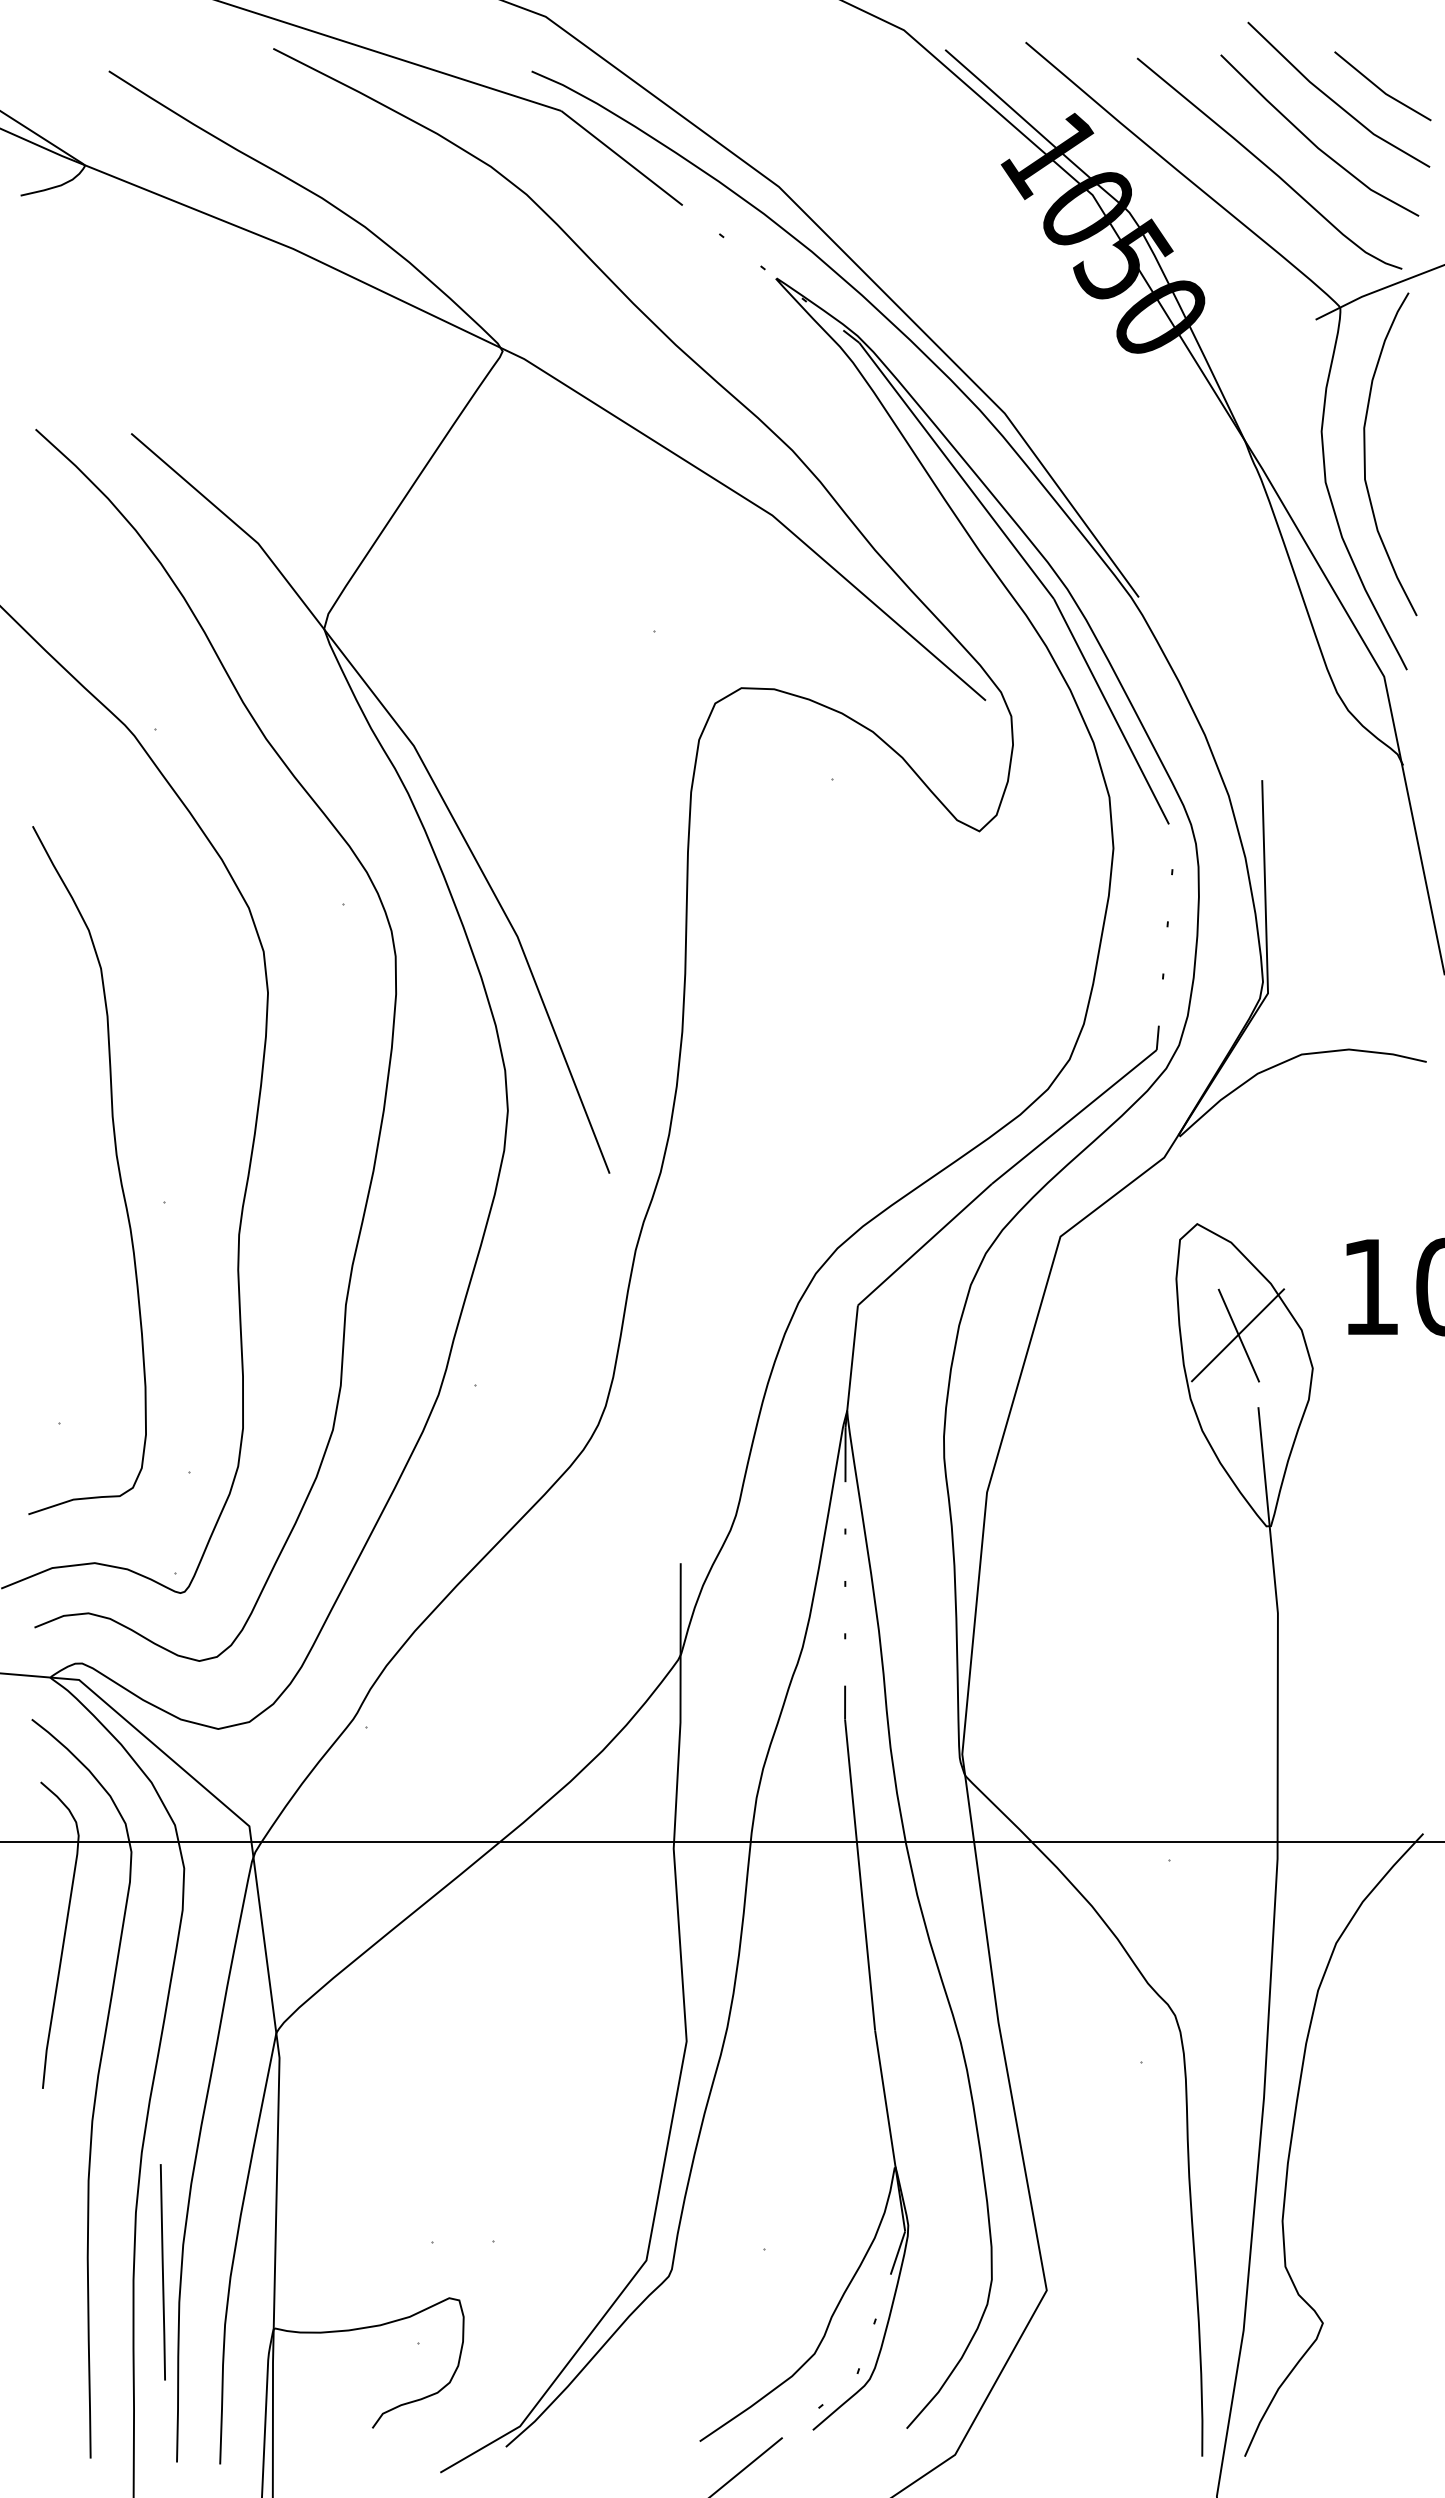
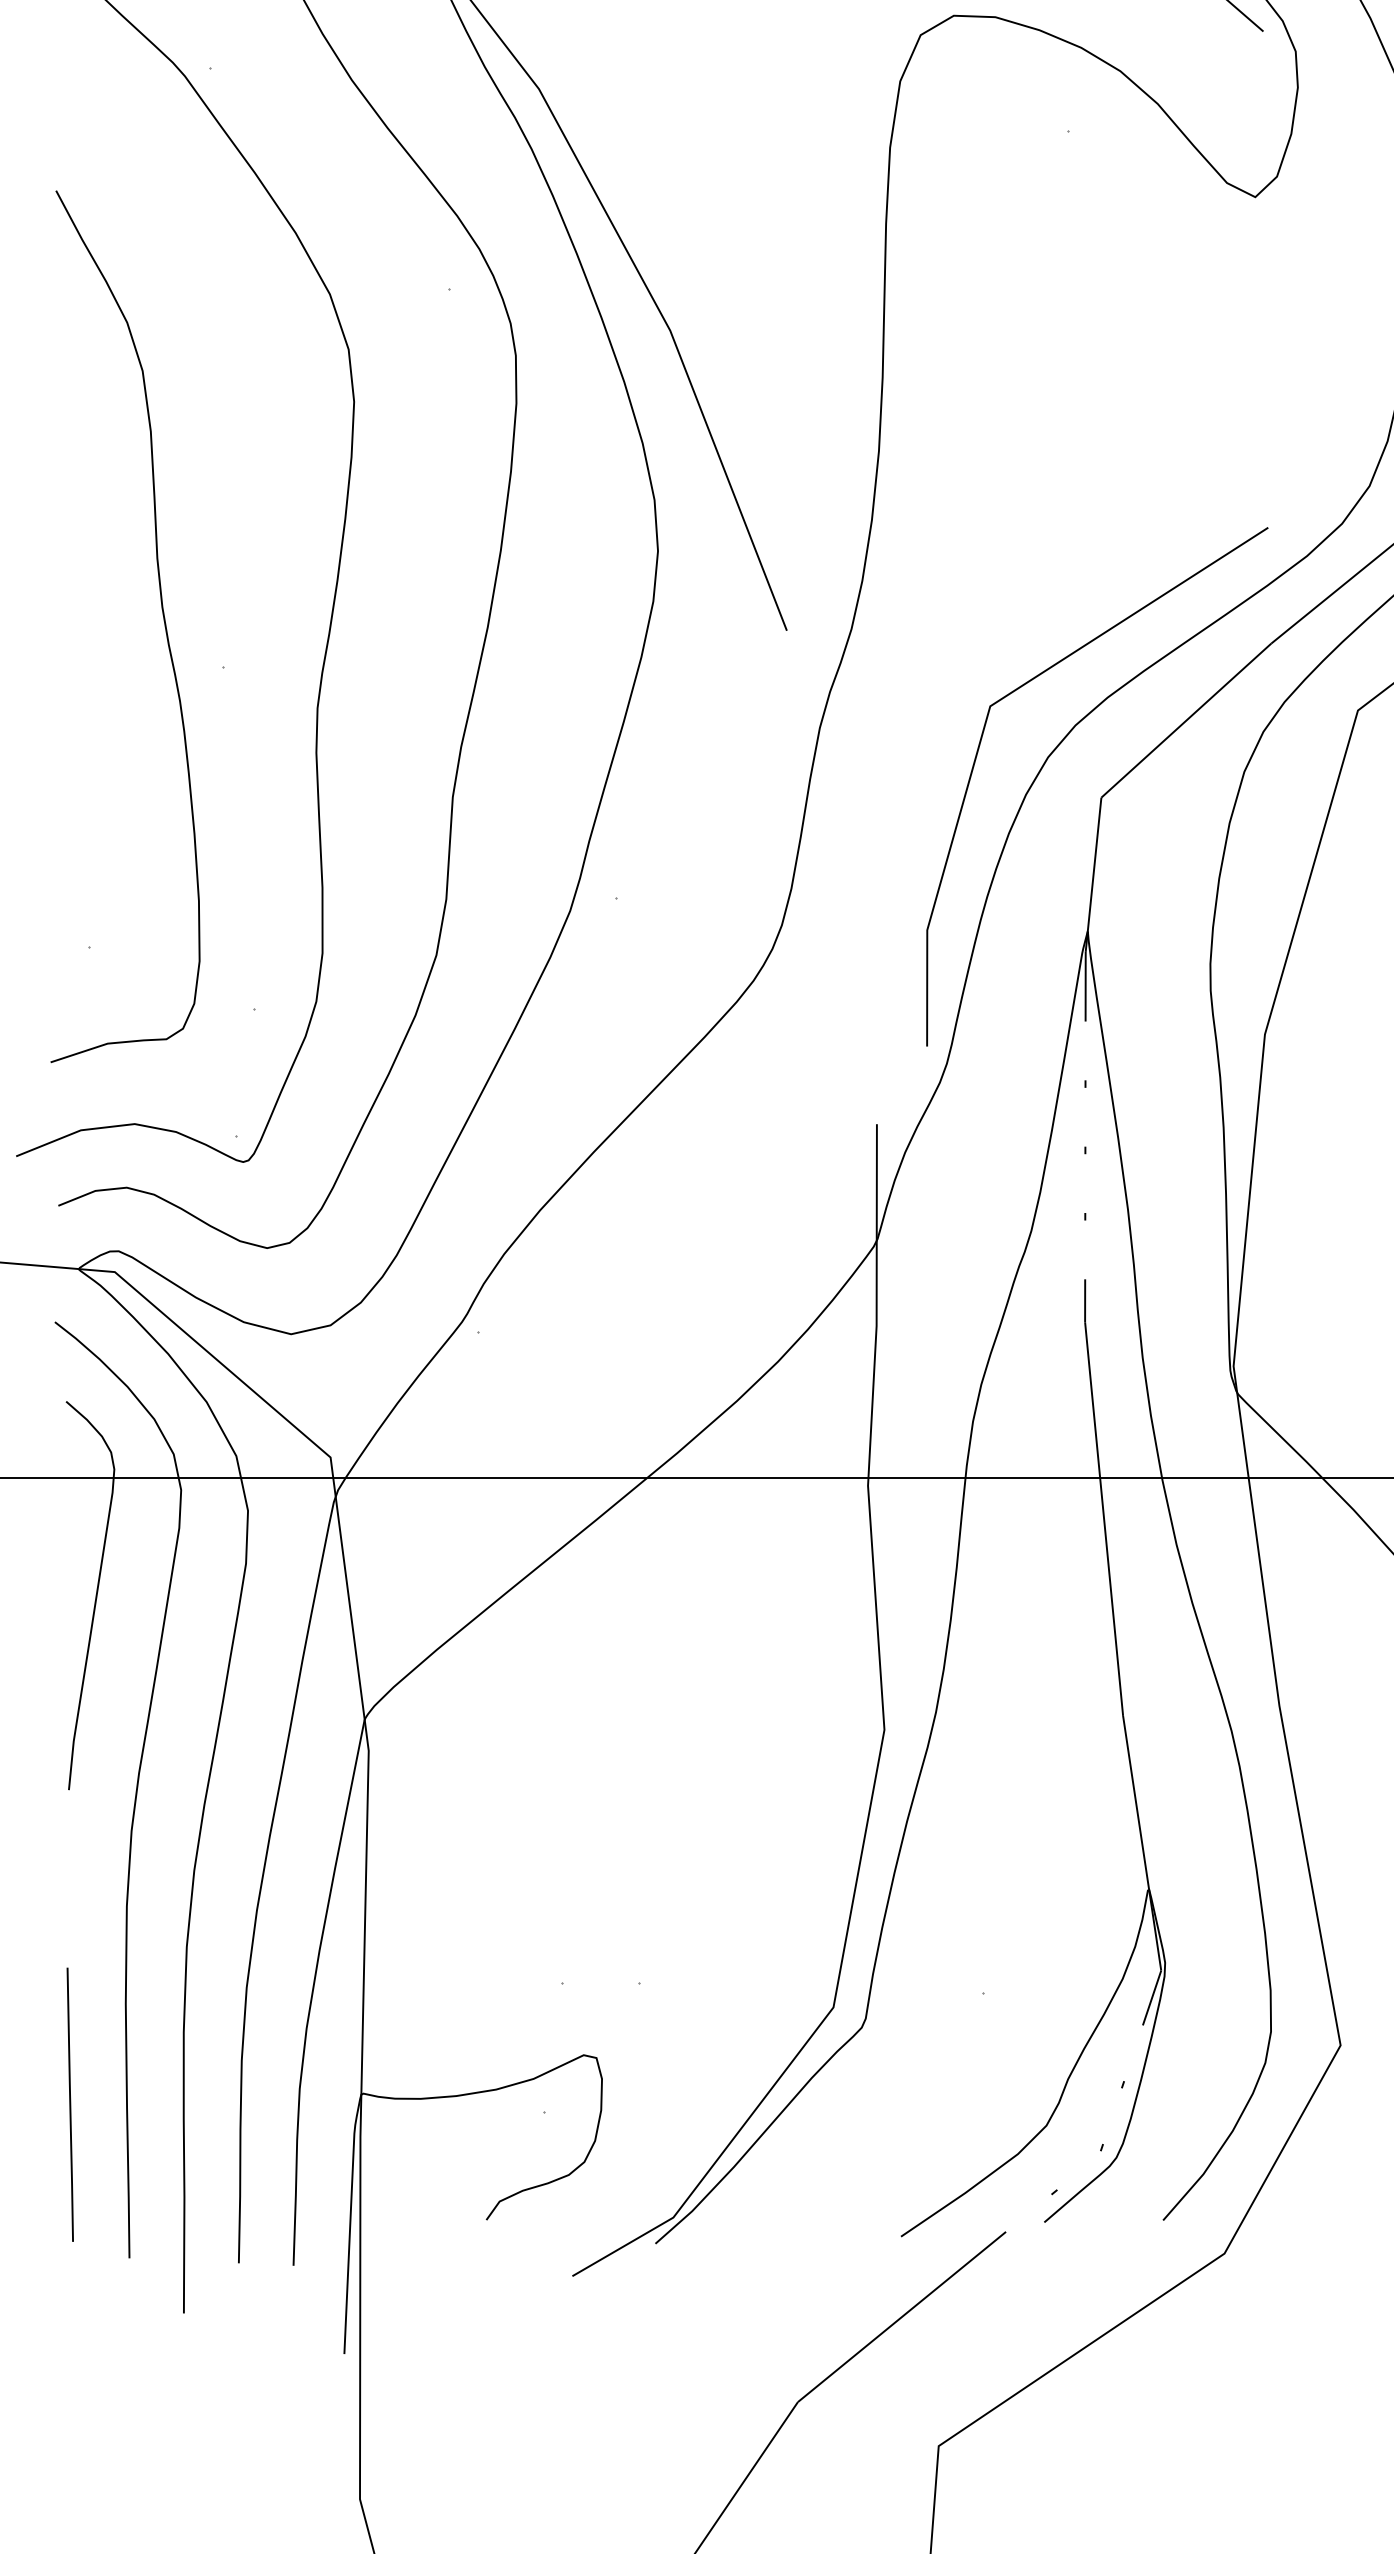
line: (760, 1272) -> (977, 755), added
line: (162, 2272) -> (69, 2104), moved

